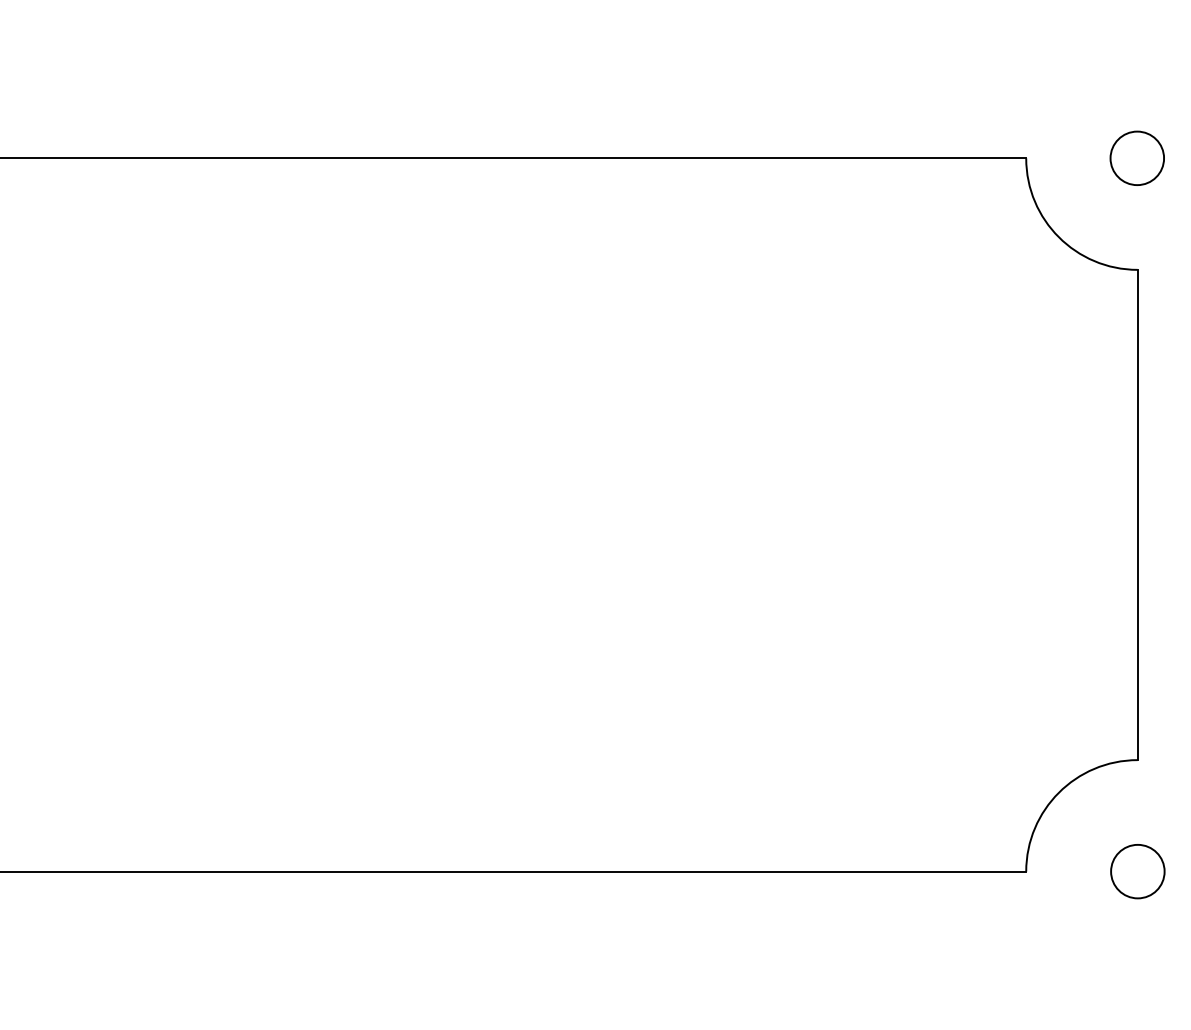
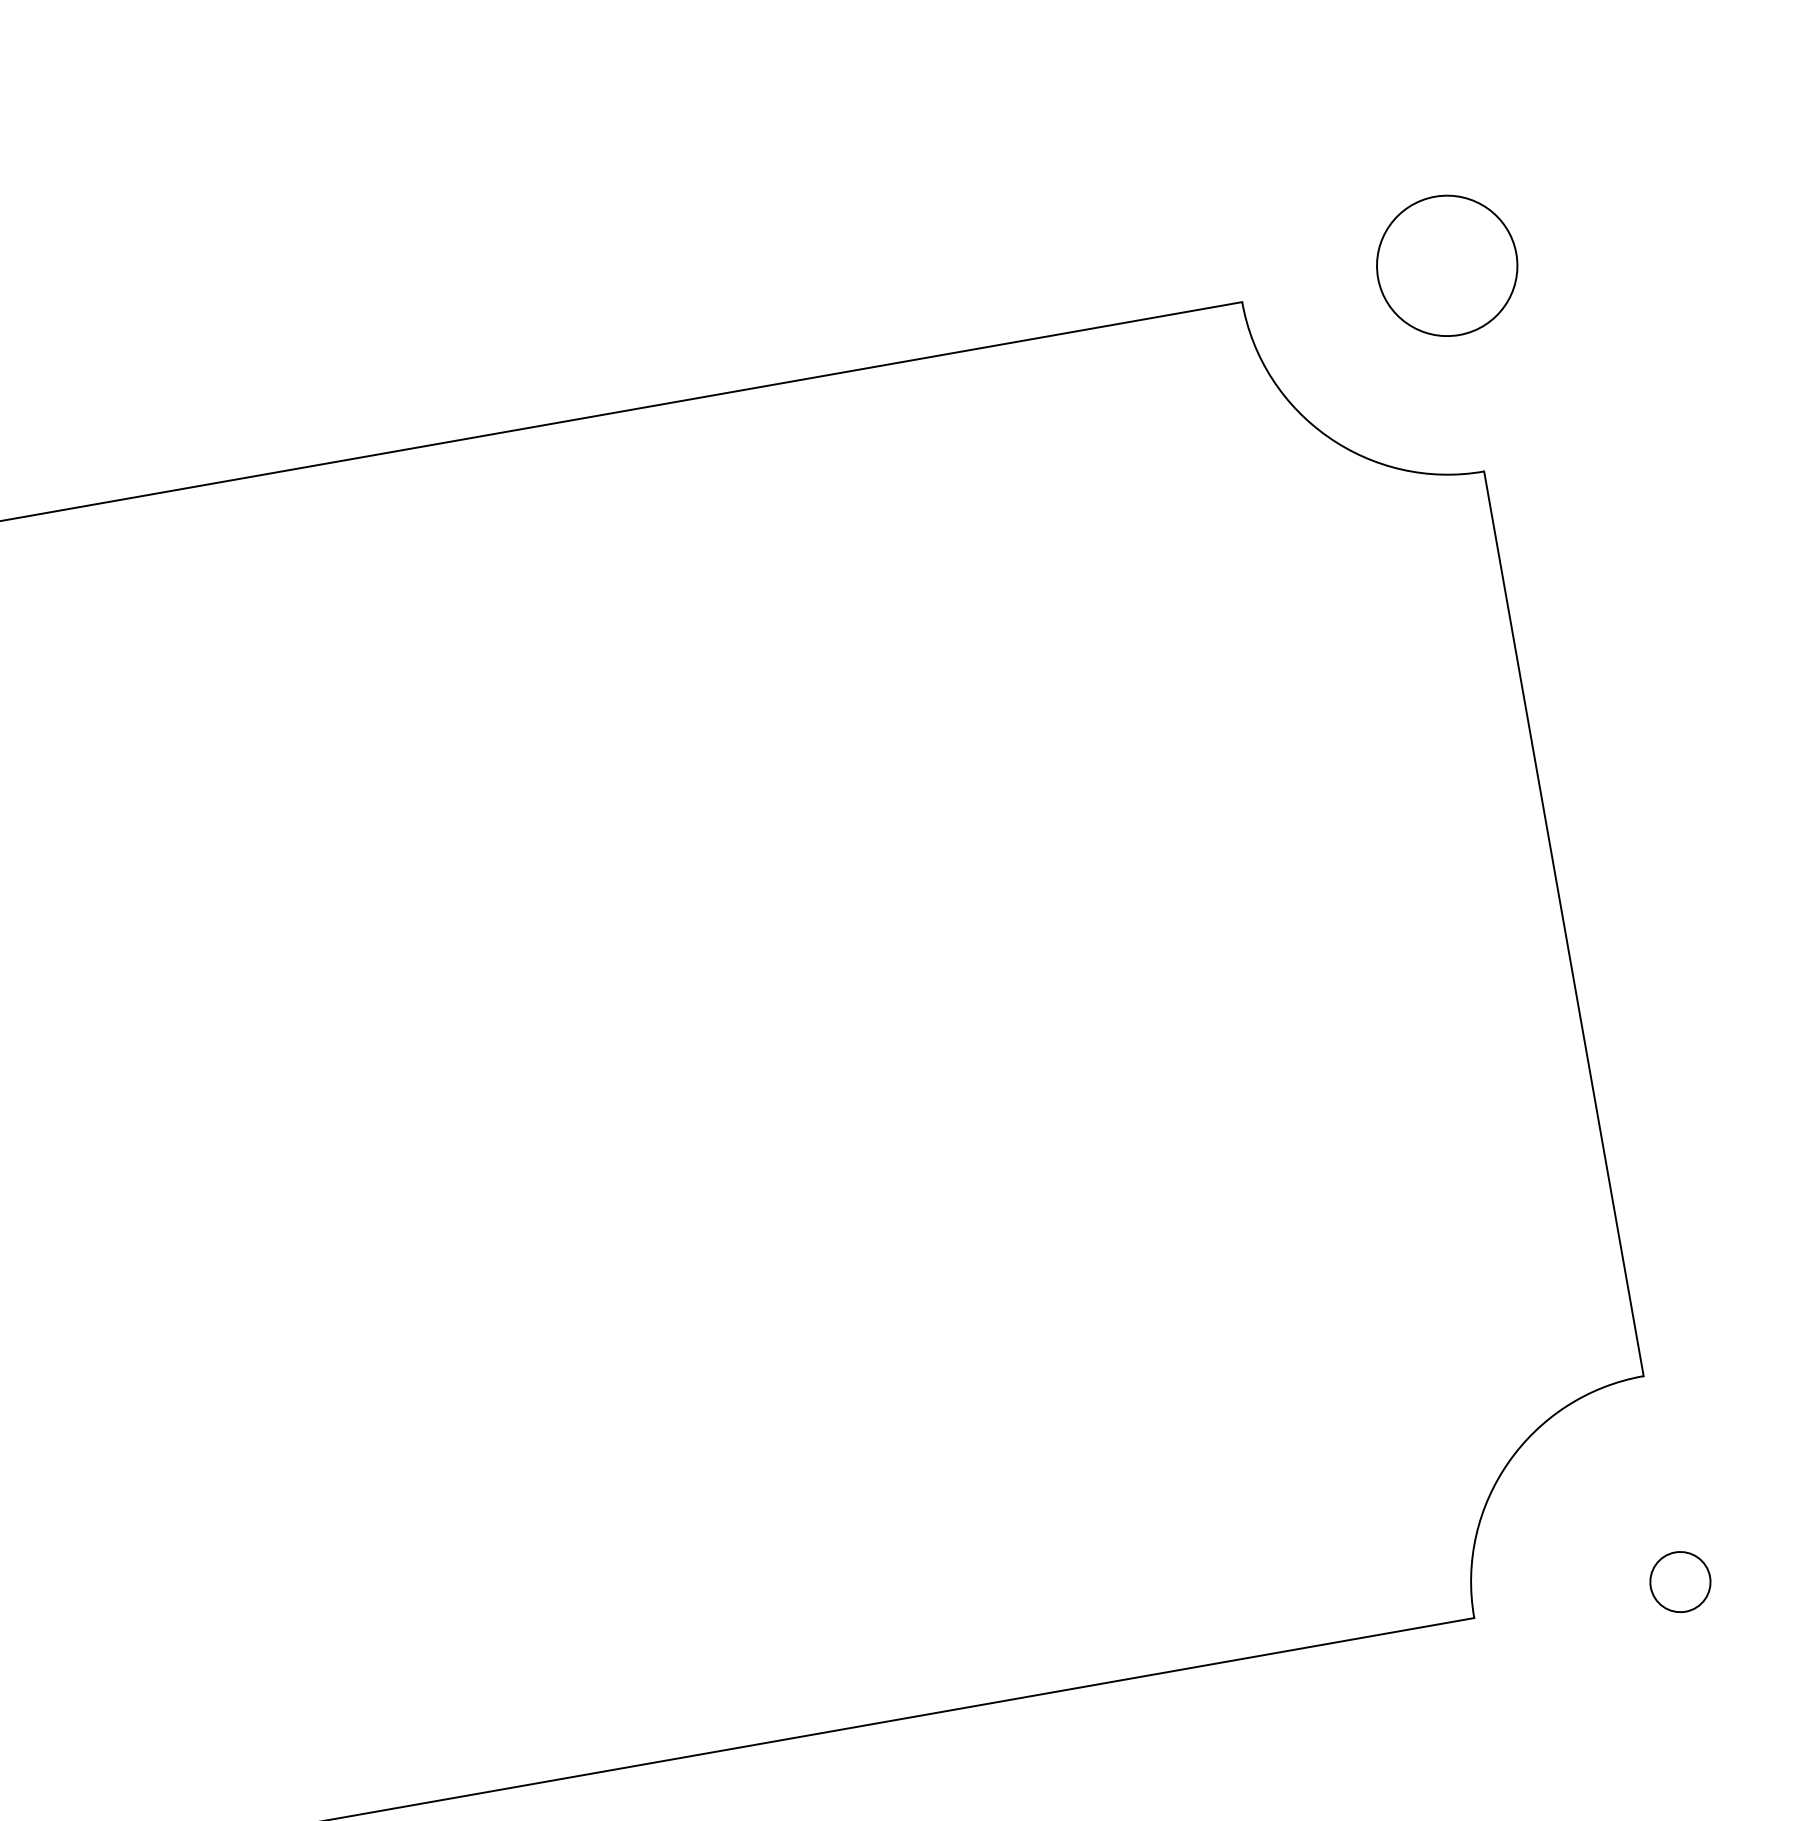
circle: (1137, 158) -> (1447, 266), size x1.4
circle: (1137, 871) -> (1679, 1581), size x0.6

